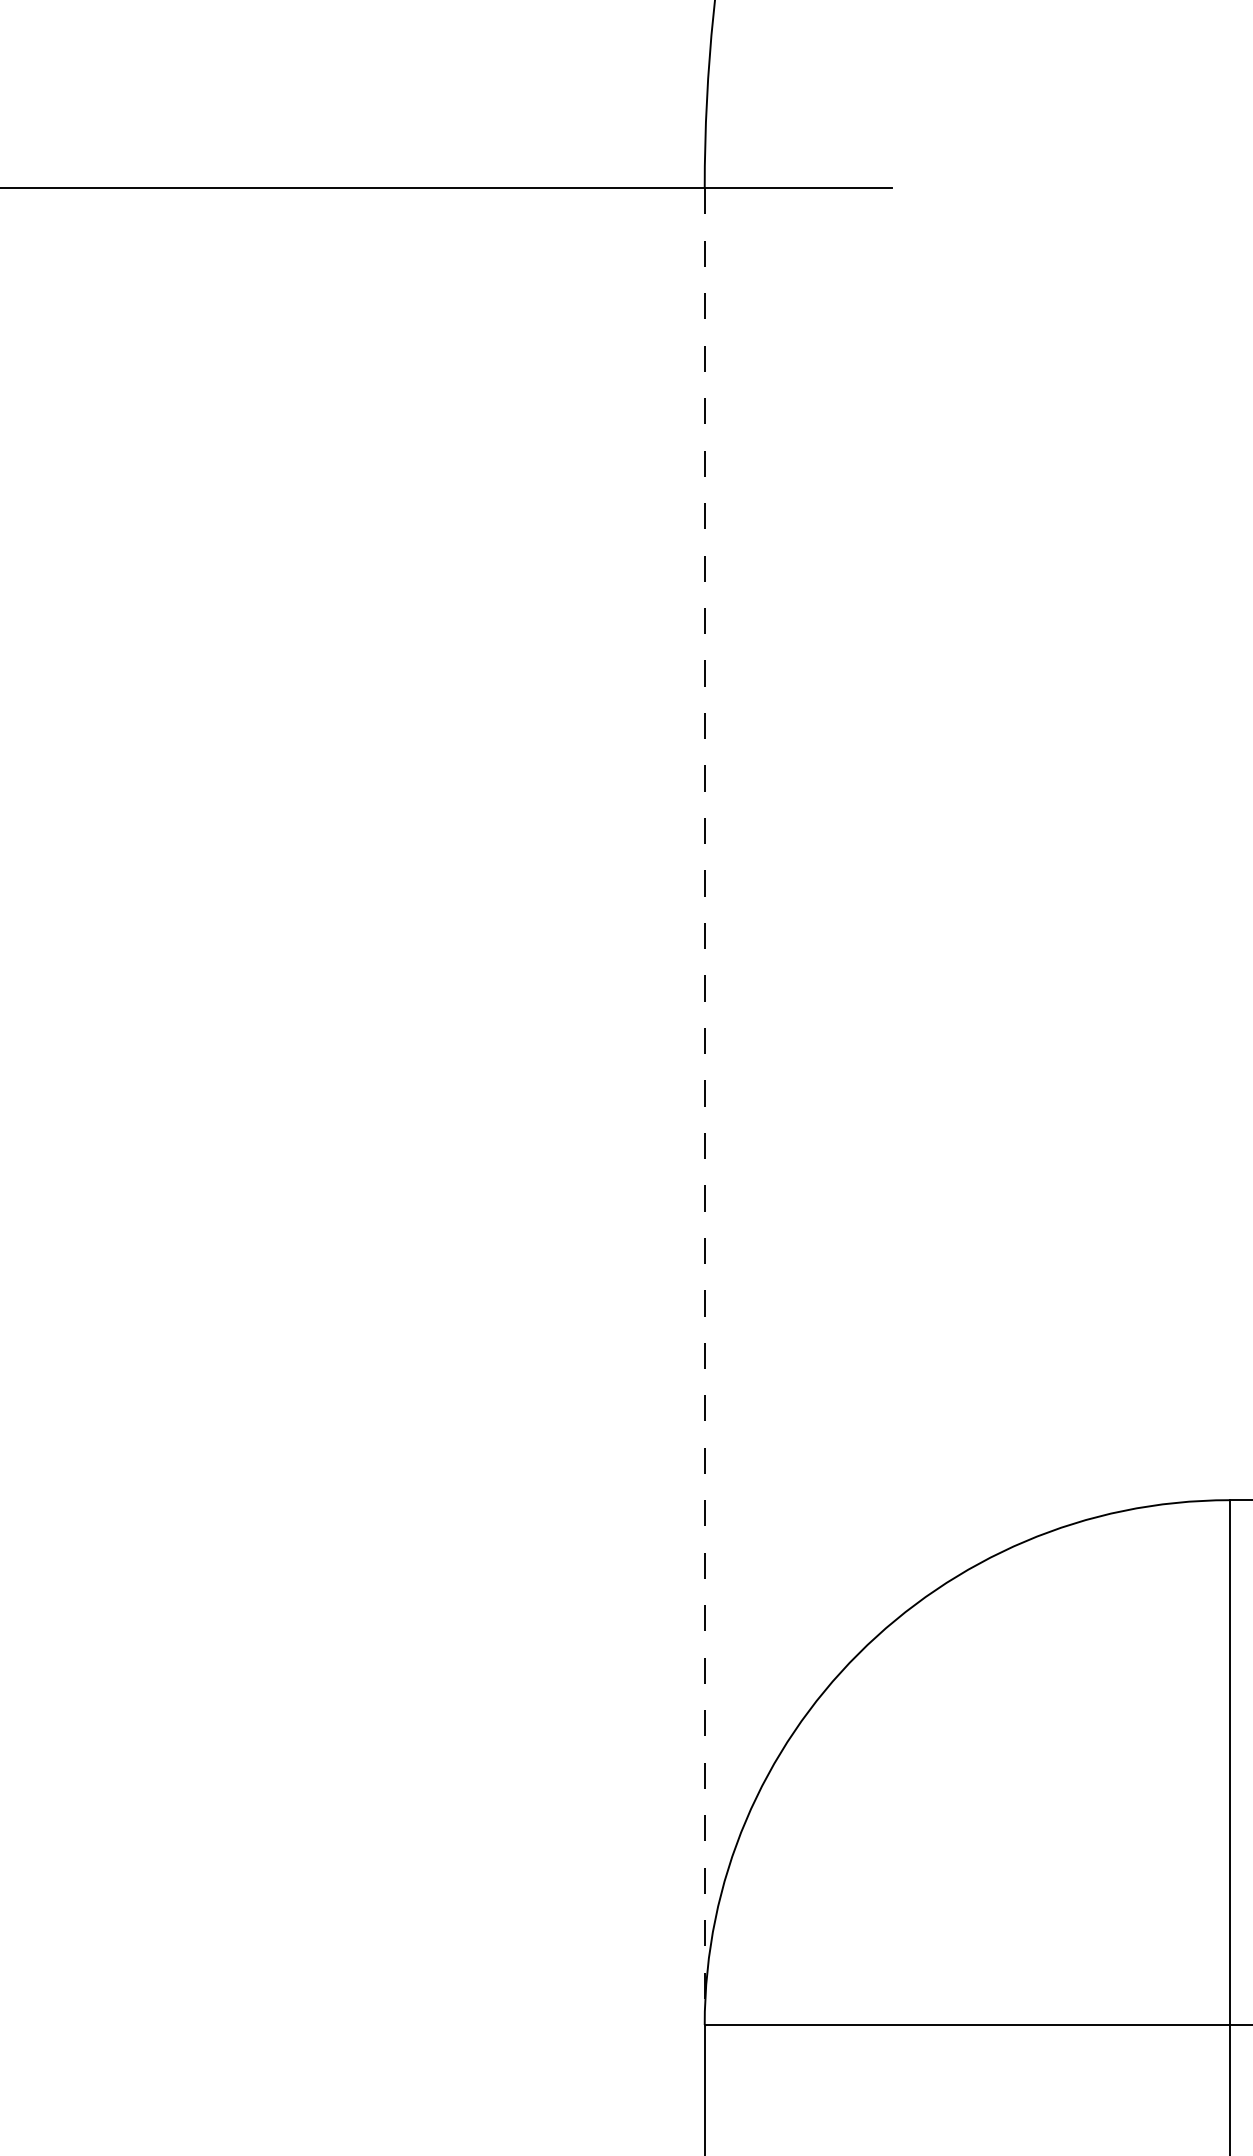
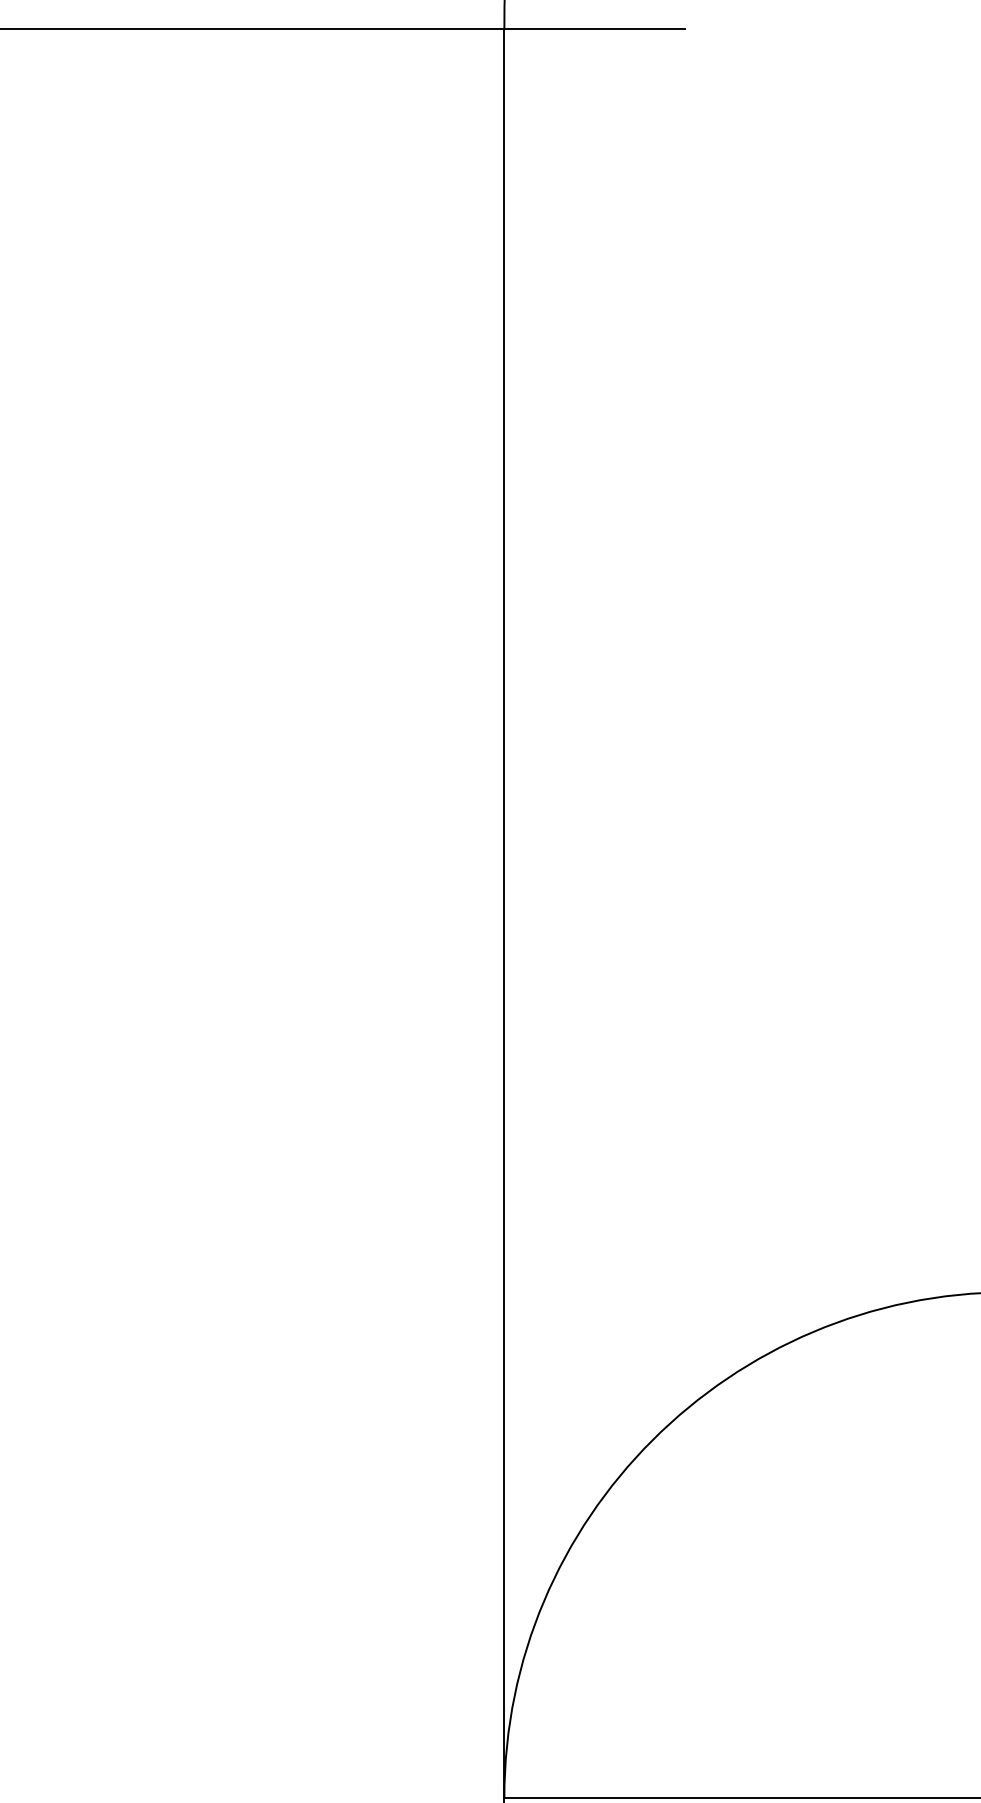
line: (704, 1107) -> (504, 914), dashed -> solid

